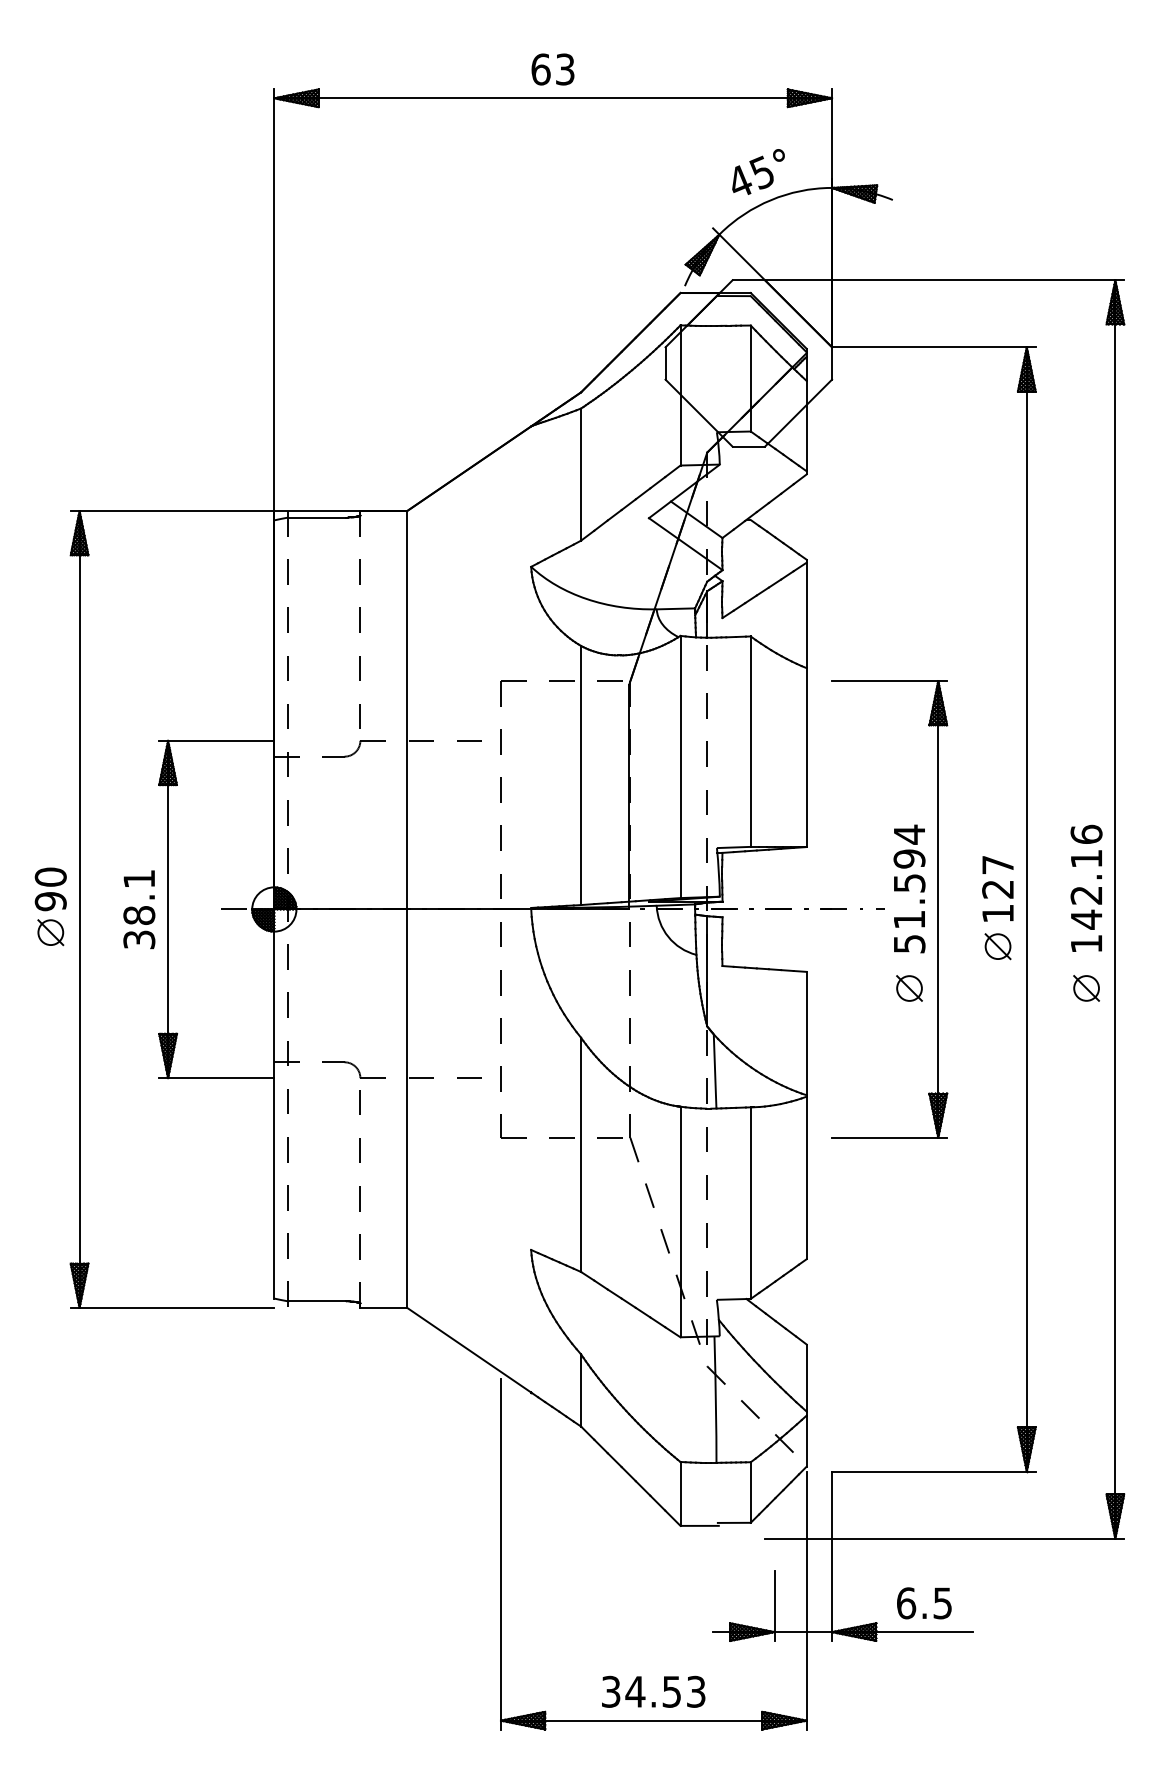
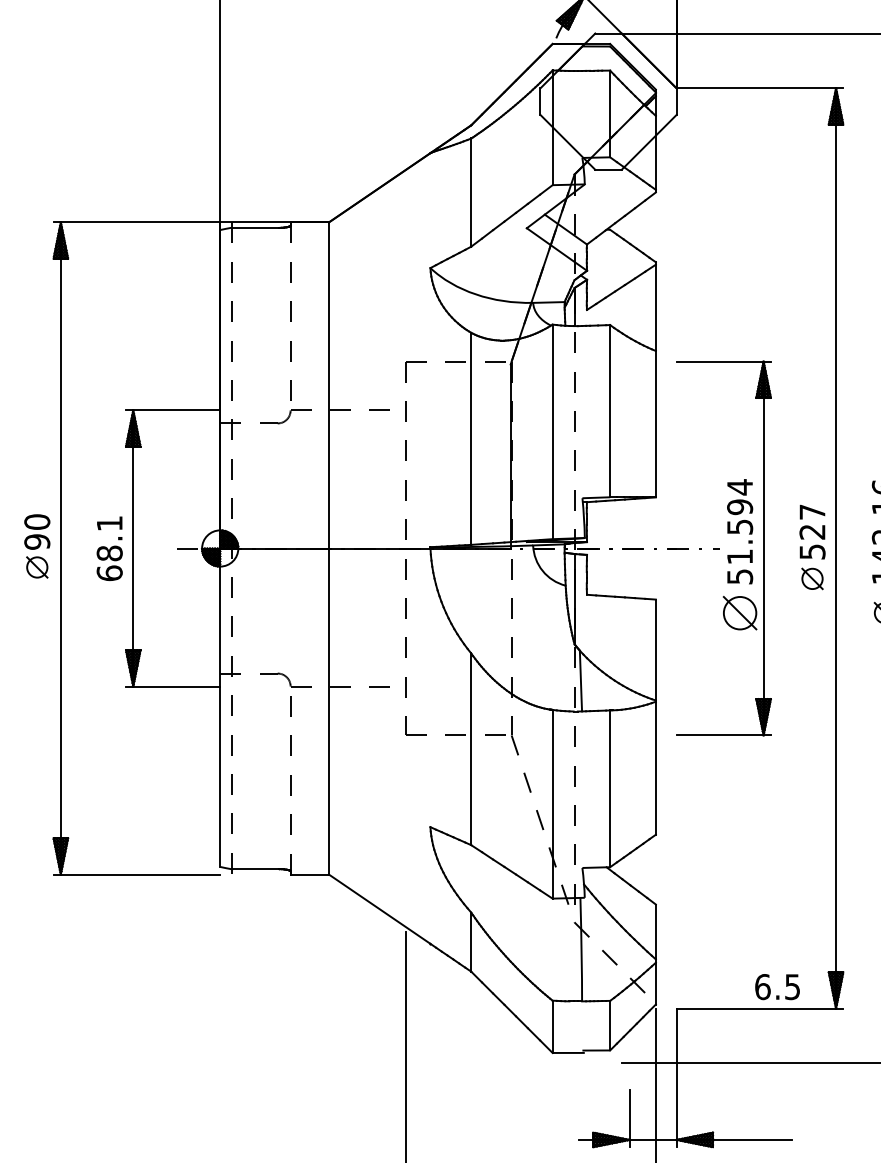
text: (998, 913) -> (812, 551), 127 -> 527
text: (139, 939) -> (109, 573), 38.1 -> 68.1
part: (909, 988) -> (740, 613), size x1.6
text: (924, 1603) -> (777, 987), moved

